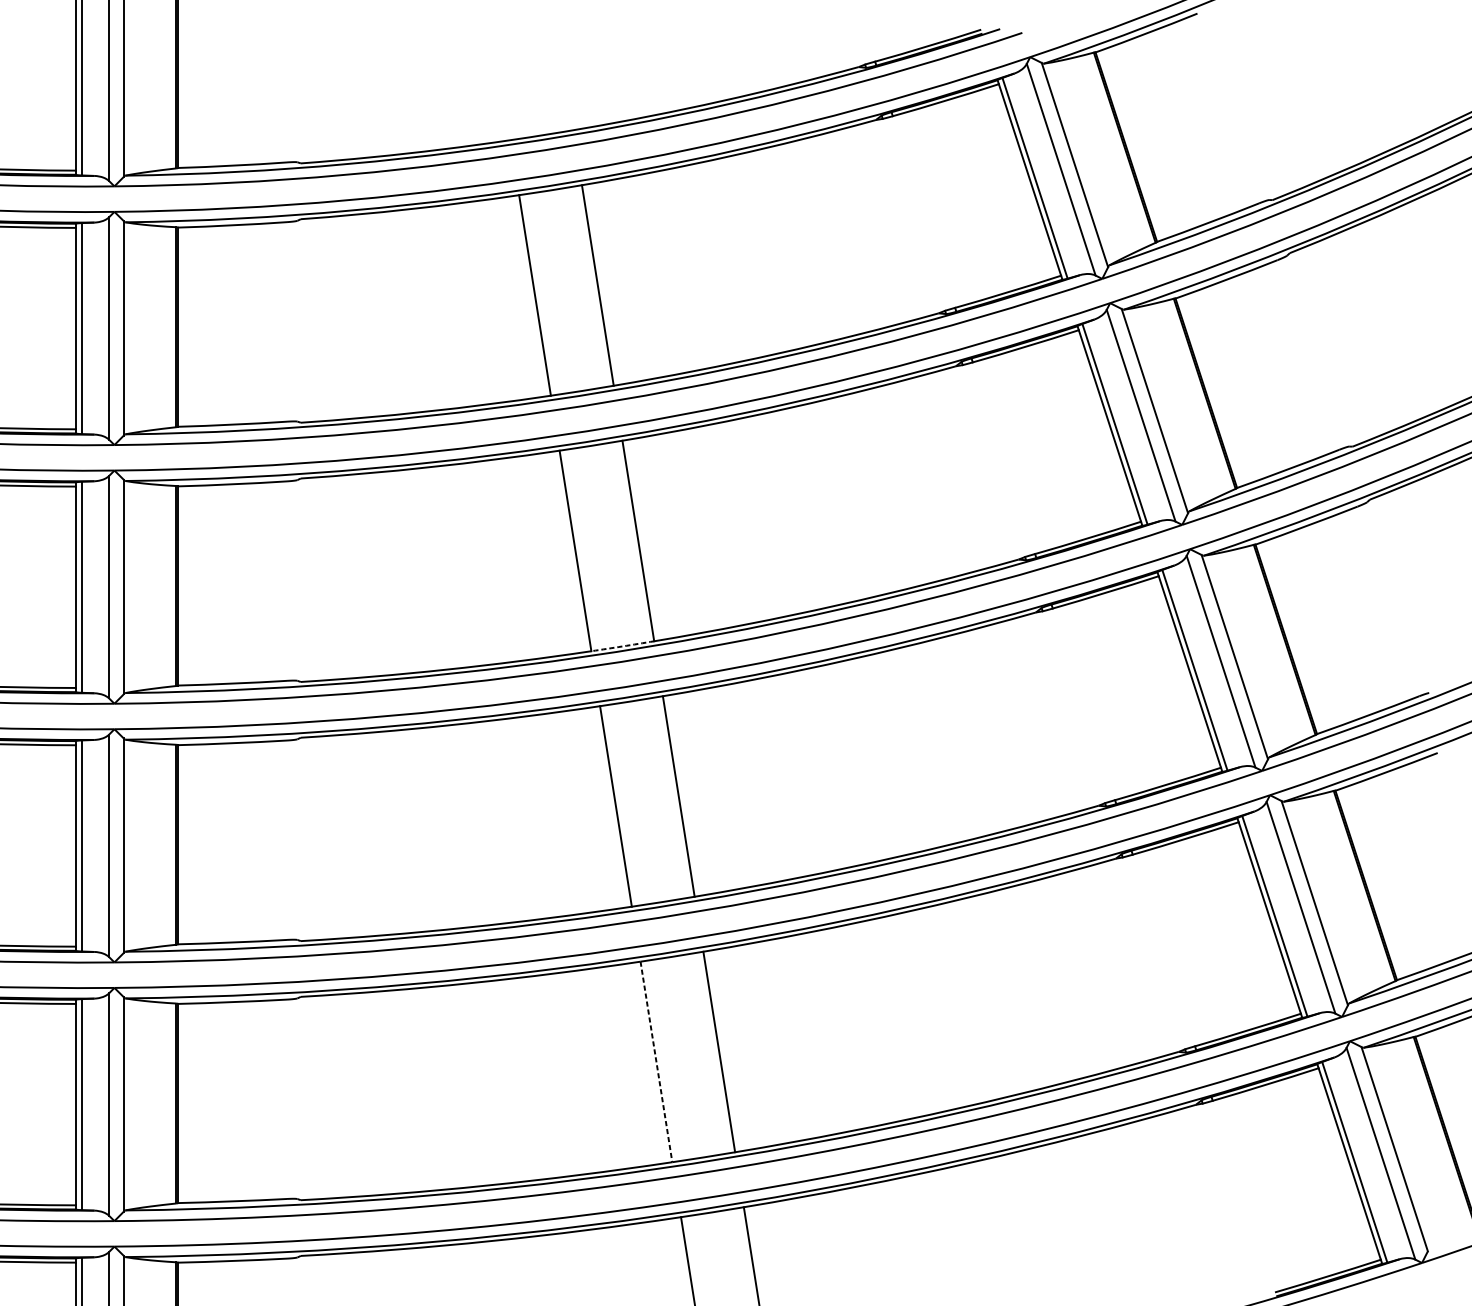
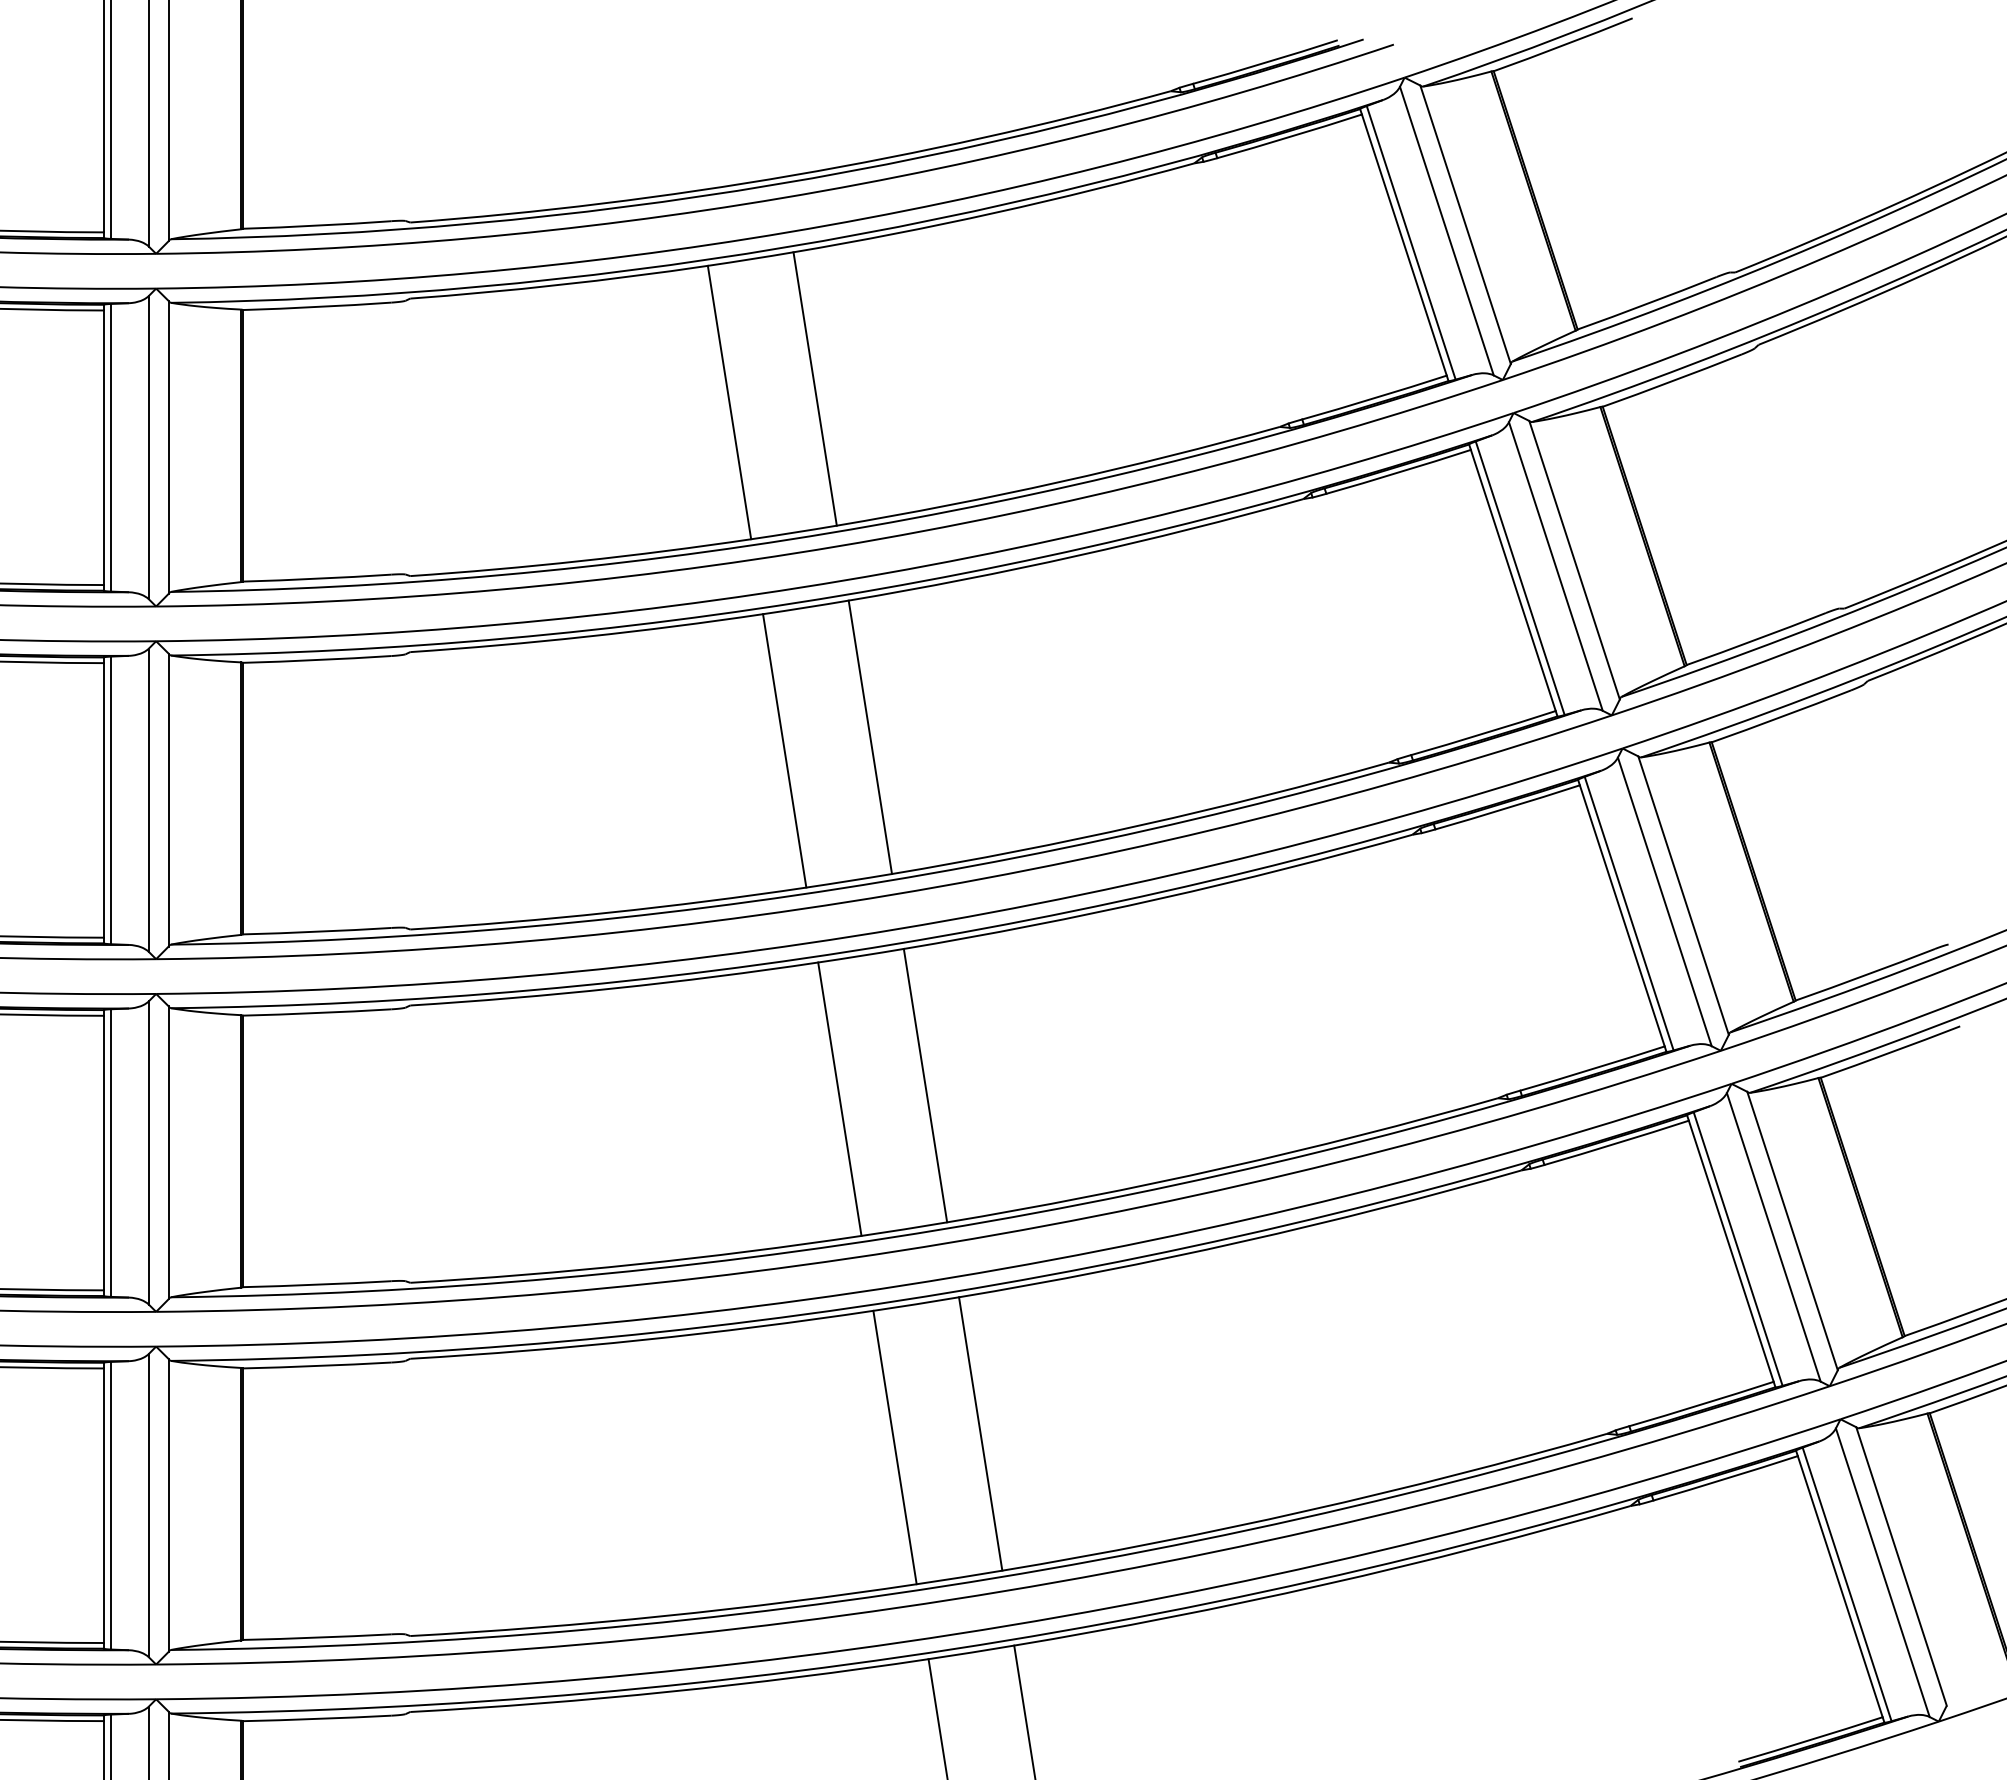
arc: (623, 646) -> (849, 881), dashed -> solid
line: (656, 1062) -> (895, 1448), dashed -> solid

